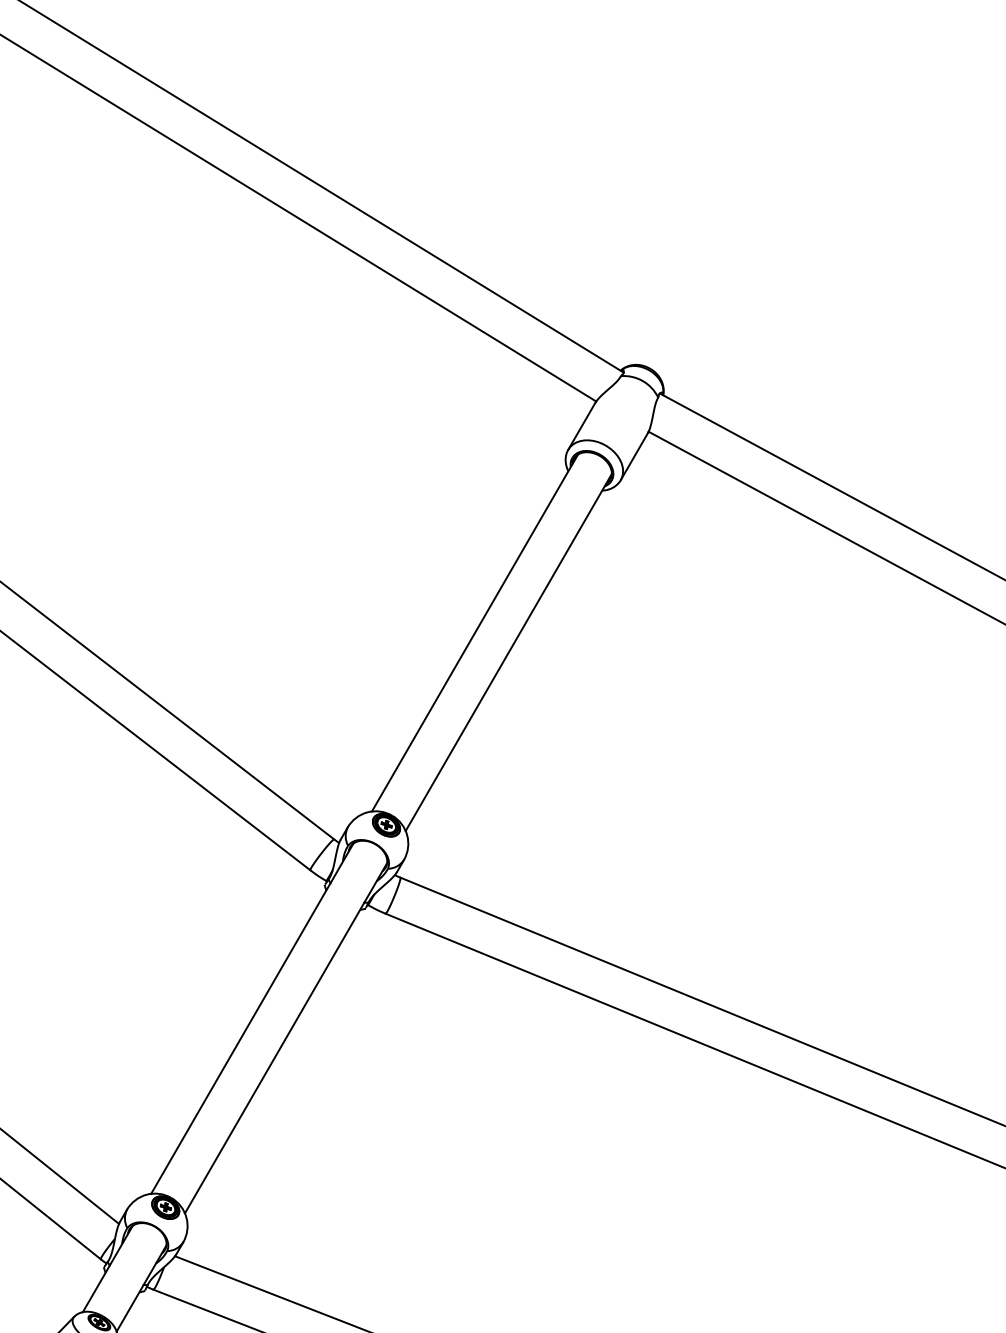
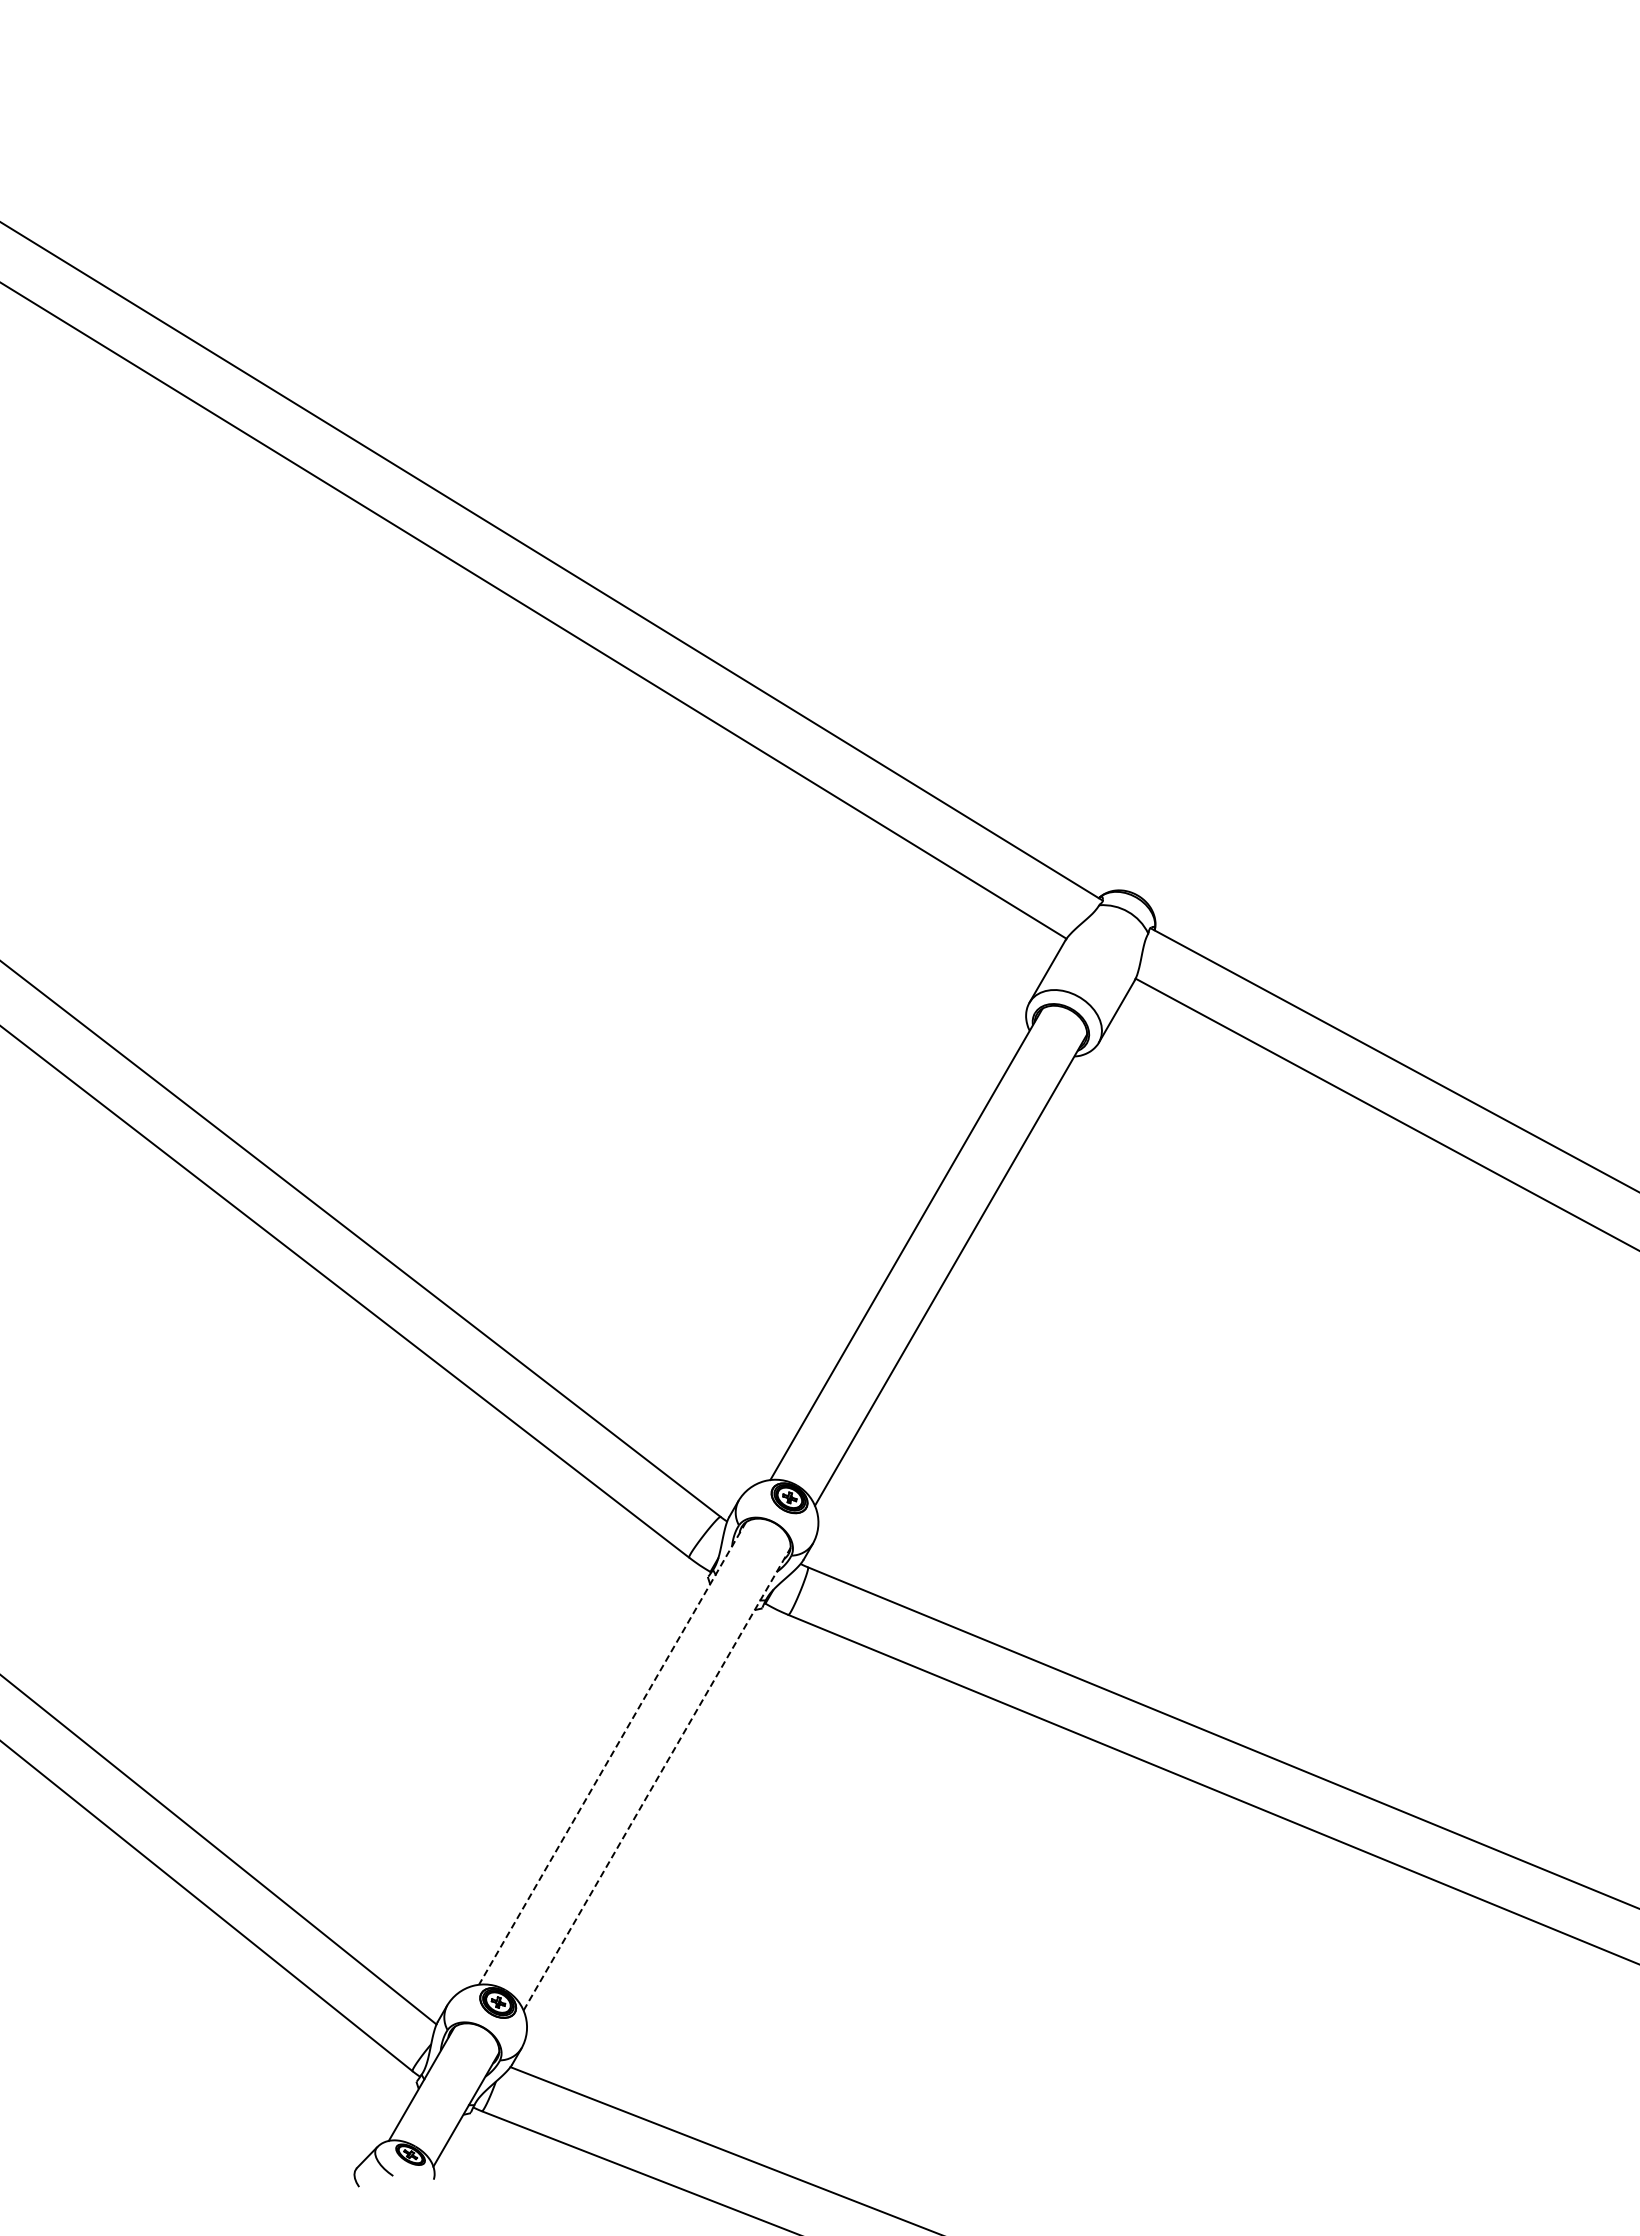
line: (252, 1018) -> (612, 1753), solid -> dashed
line: (286, 1037) -> (657, 1778), solid -> dashed

